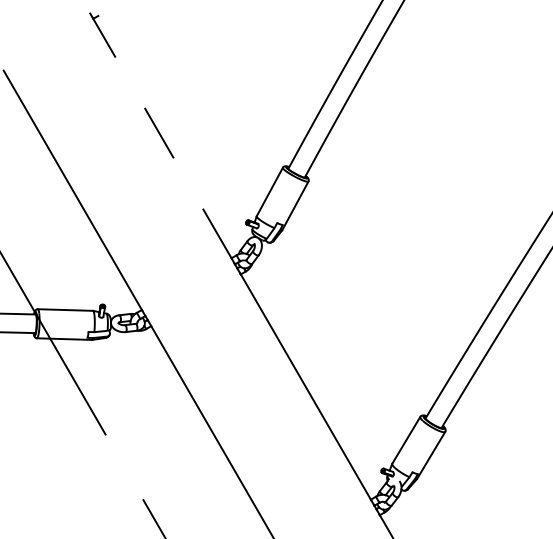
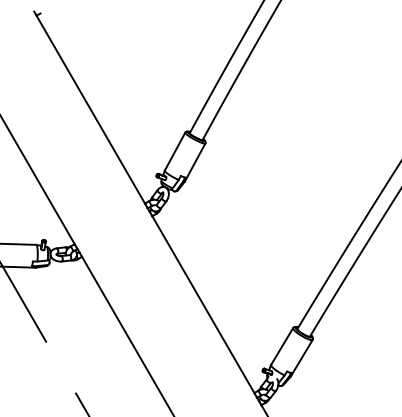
line: (162, 138) -> (90, 109), dashed -> solid

